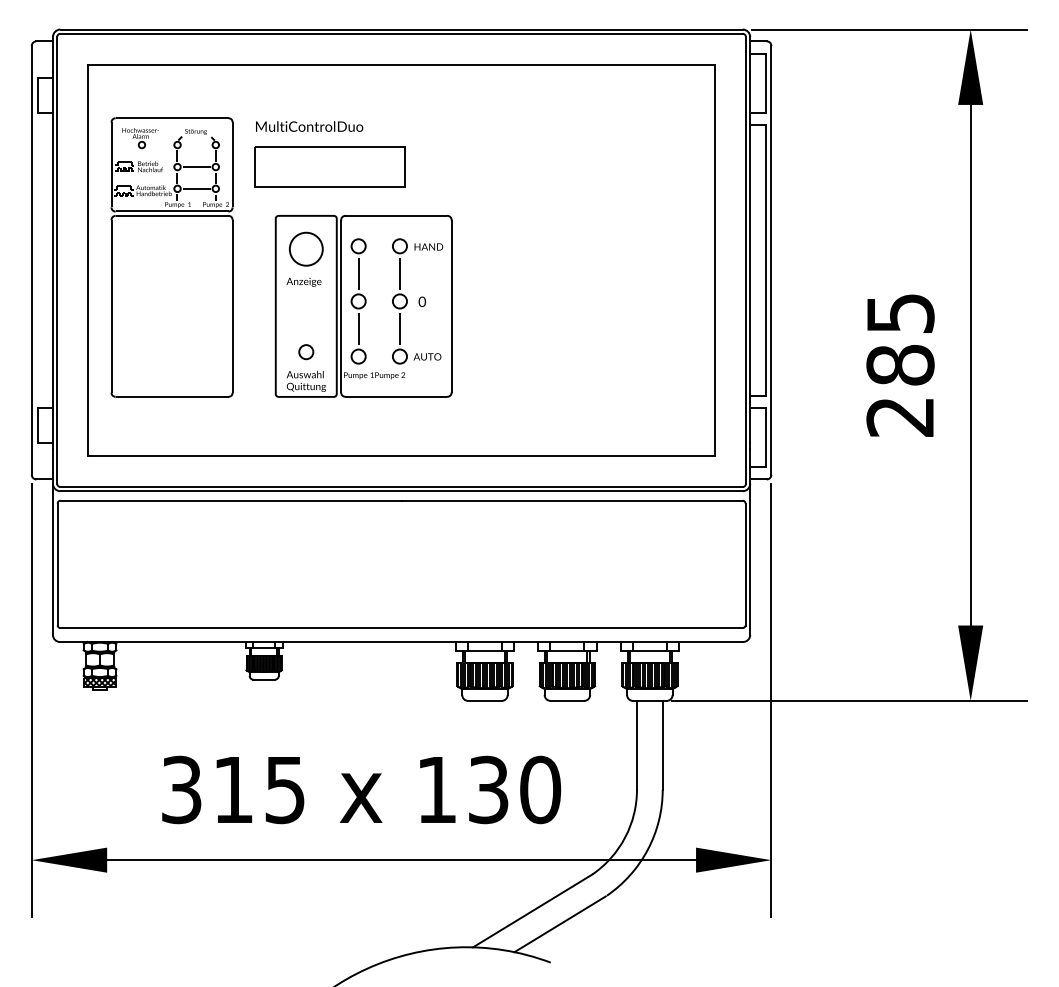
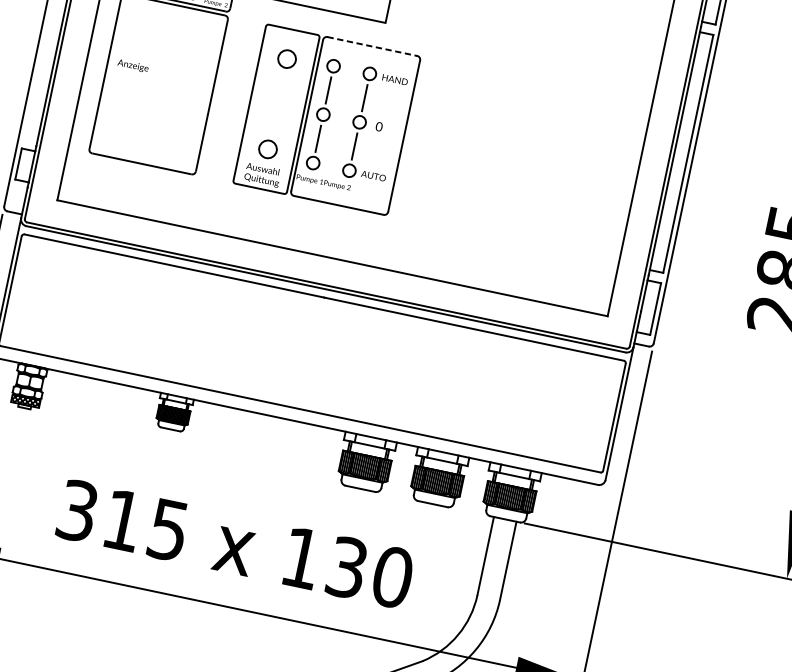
line: (396, 215) -> (372, 46), solid -> dashed
circle: (305, 248) -> (286, 58), size x0.6
text: (303, 281) -> (132, 65), moved
circle: (306, 352) -> (268, 149), size x1.4

